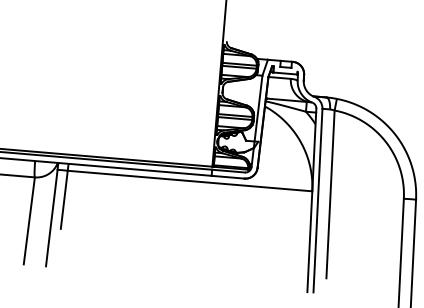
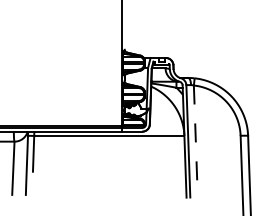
line: (330, 195) -> (195, 137), solid -> dashed

